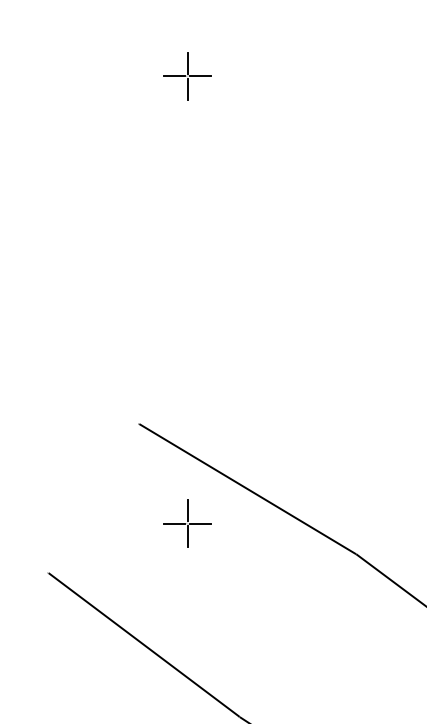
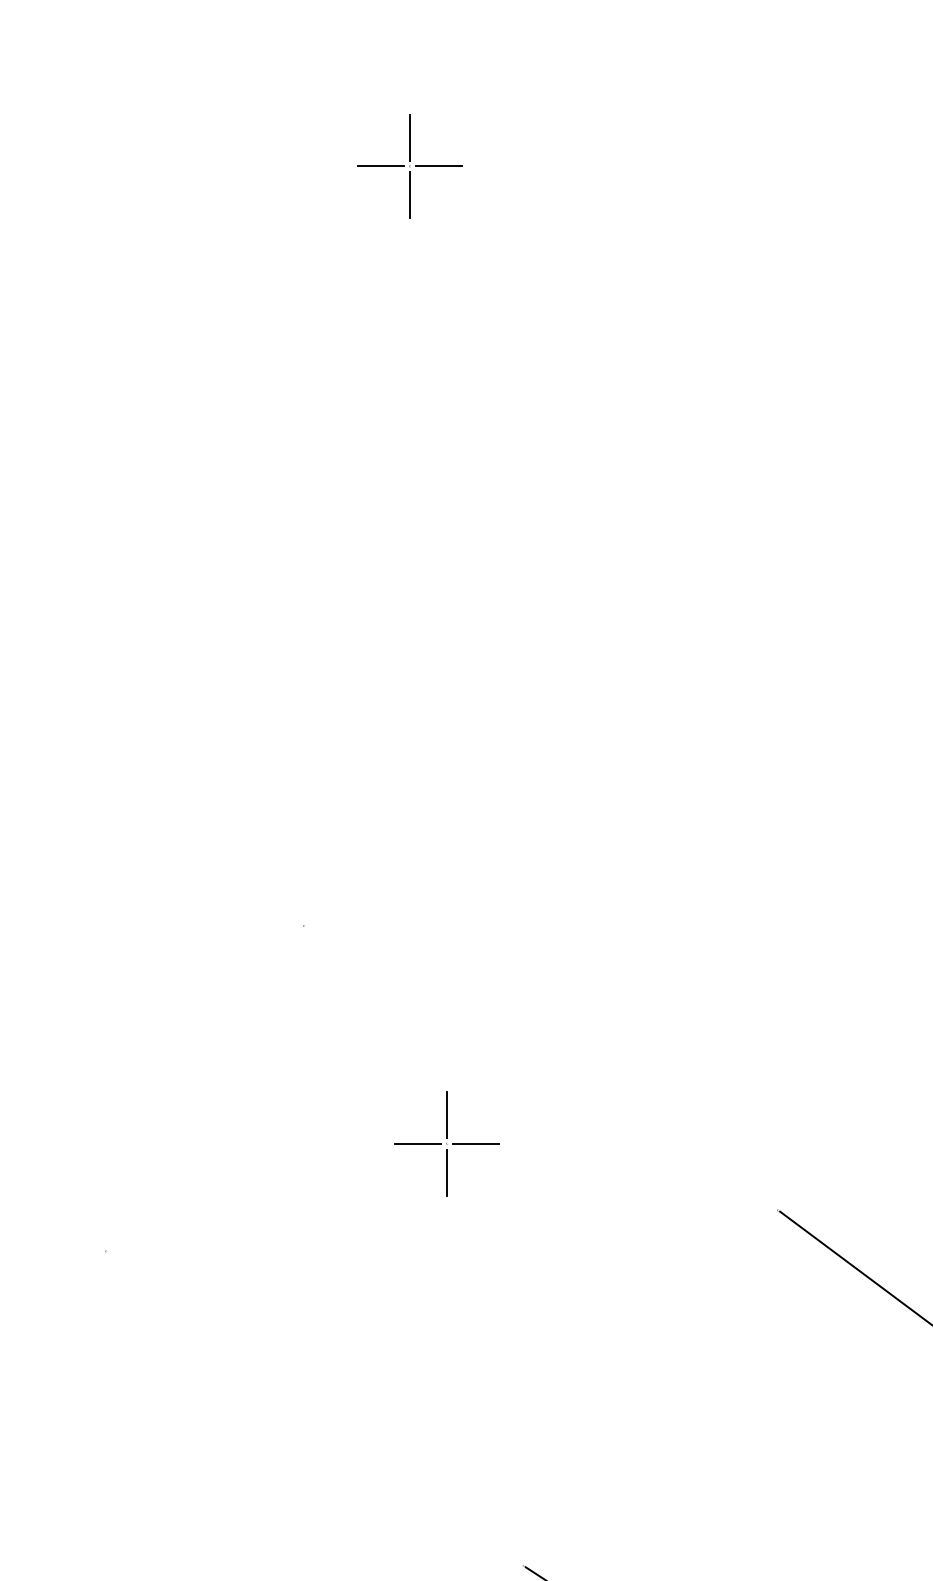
line: (247, 488) -> (540, 1066), removed
part: (187, 523) -> (446, 1143), moved
line: (143, 644) -> (313, 1407), removed

